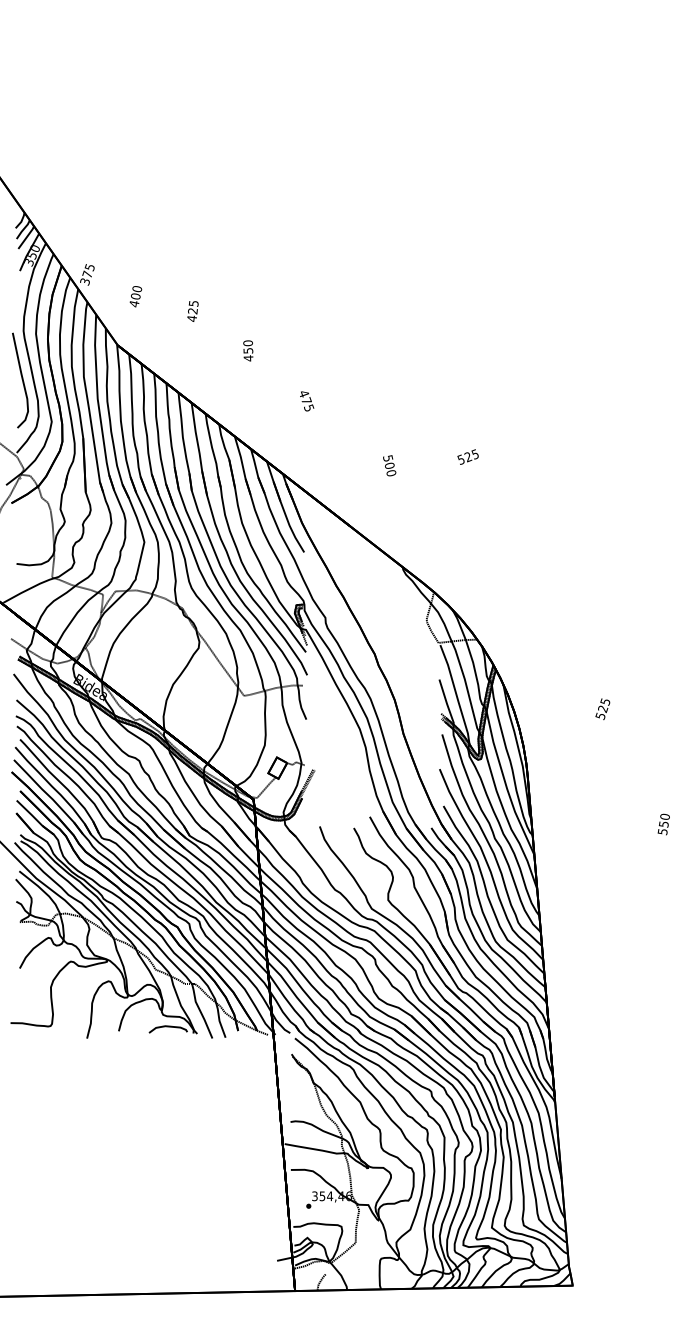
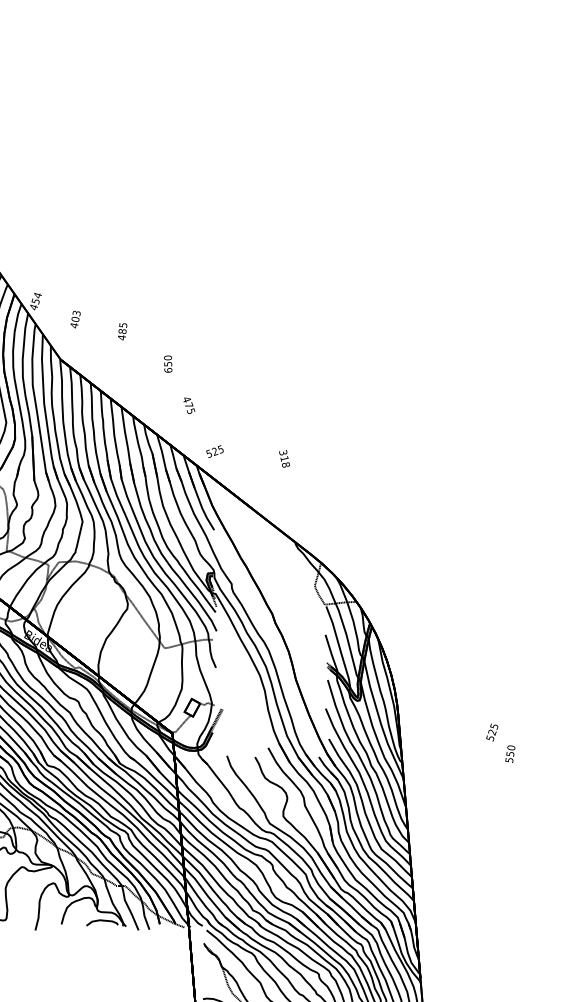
text: (87, 274) -> (35, 301), 375 -> 454
text: (136, 289) -> (76, 313), 400 -> 403
text: (192, 311) -> (122, 331), 425 -> 485
text: (248, 358) -> (168, 370), 450 -> 650
text: (307, 401) -> (189, 405), moved
text: (467, 456) -> (214, 451), moved
text: (390, 465) -> (285, 458), 500 -> 318
text: (602, 709) -> (491, 732), moved

